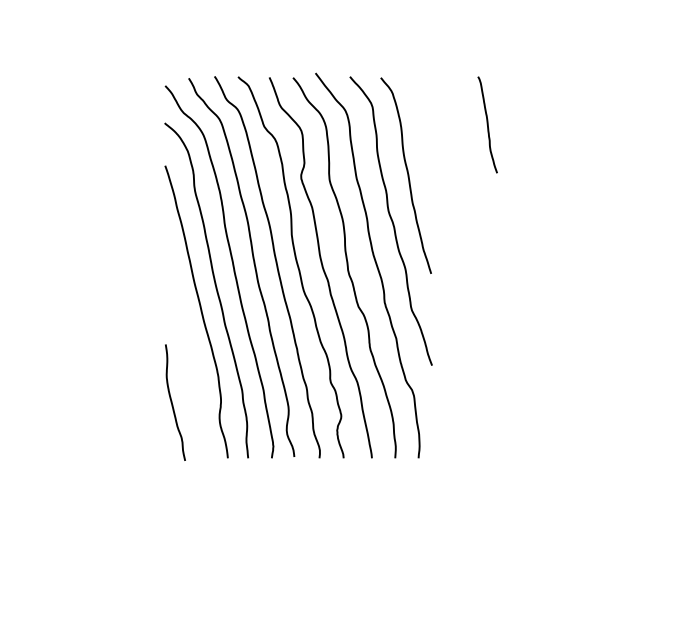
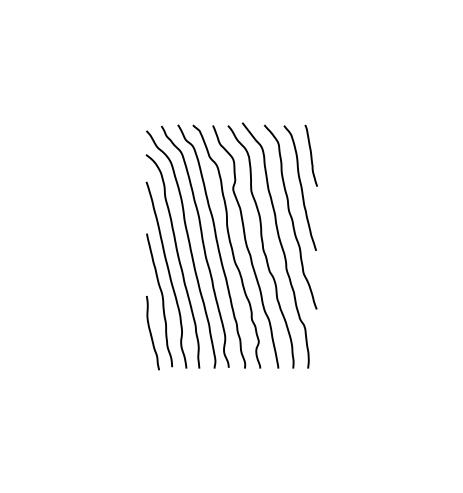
curve: (486, 124) -> (310, 155), moved
curve: (190, 351) -> (162, 300), added

